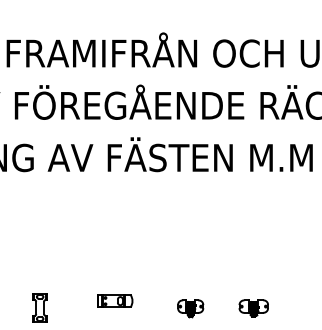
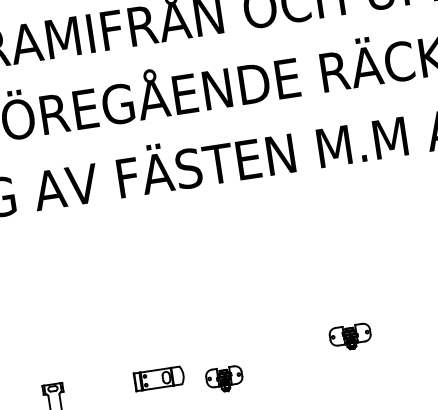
part: (190, 308) -> (224, 379), moved
part: (253, 308) -> (350, 337), moved

